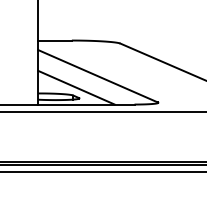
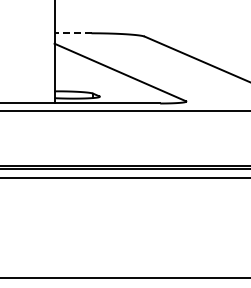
line: (54, 40) -> (72, 33), solid -> dashed
line: (76, 87) -> (96, 84), removed

